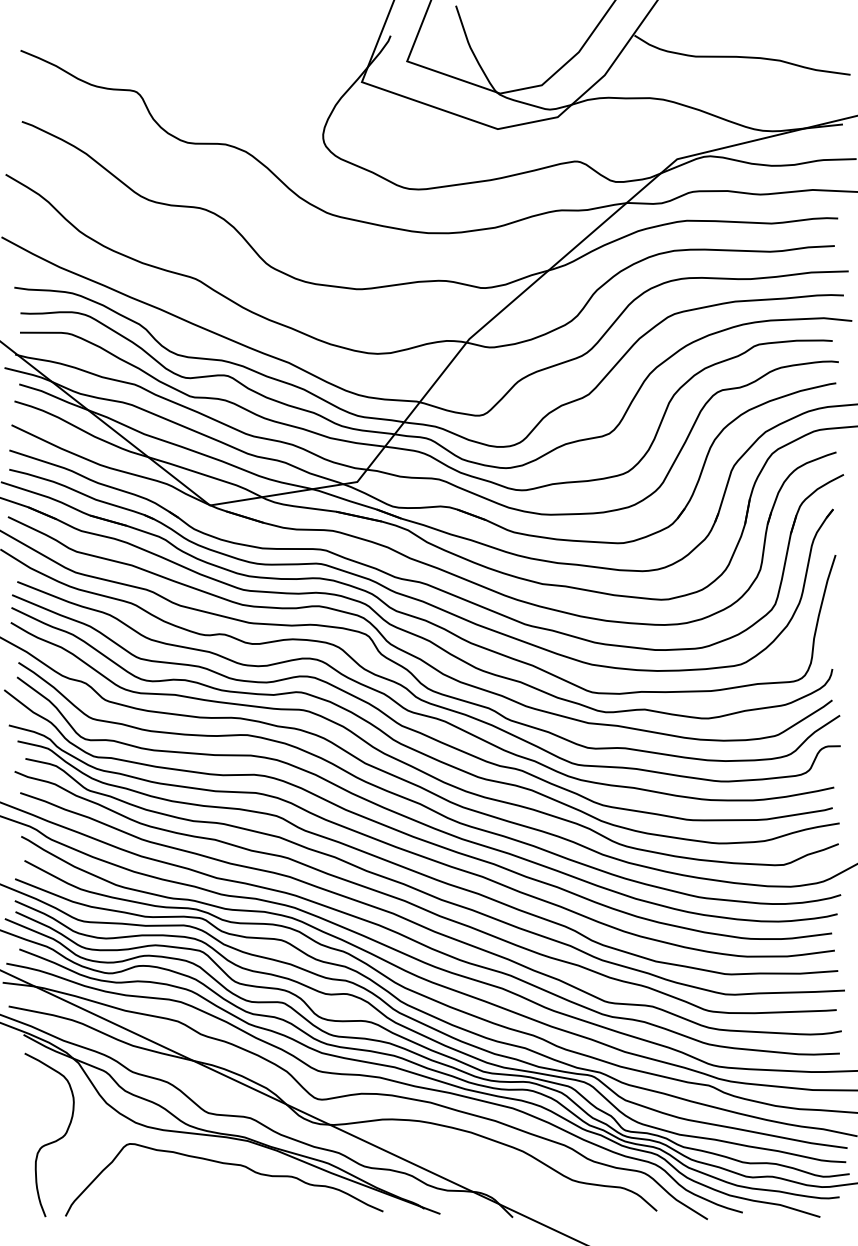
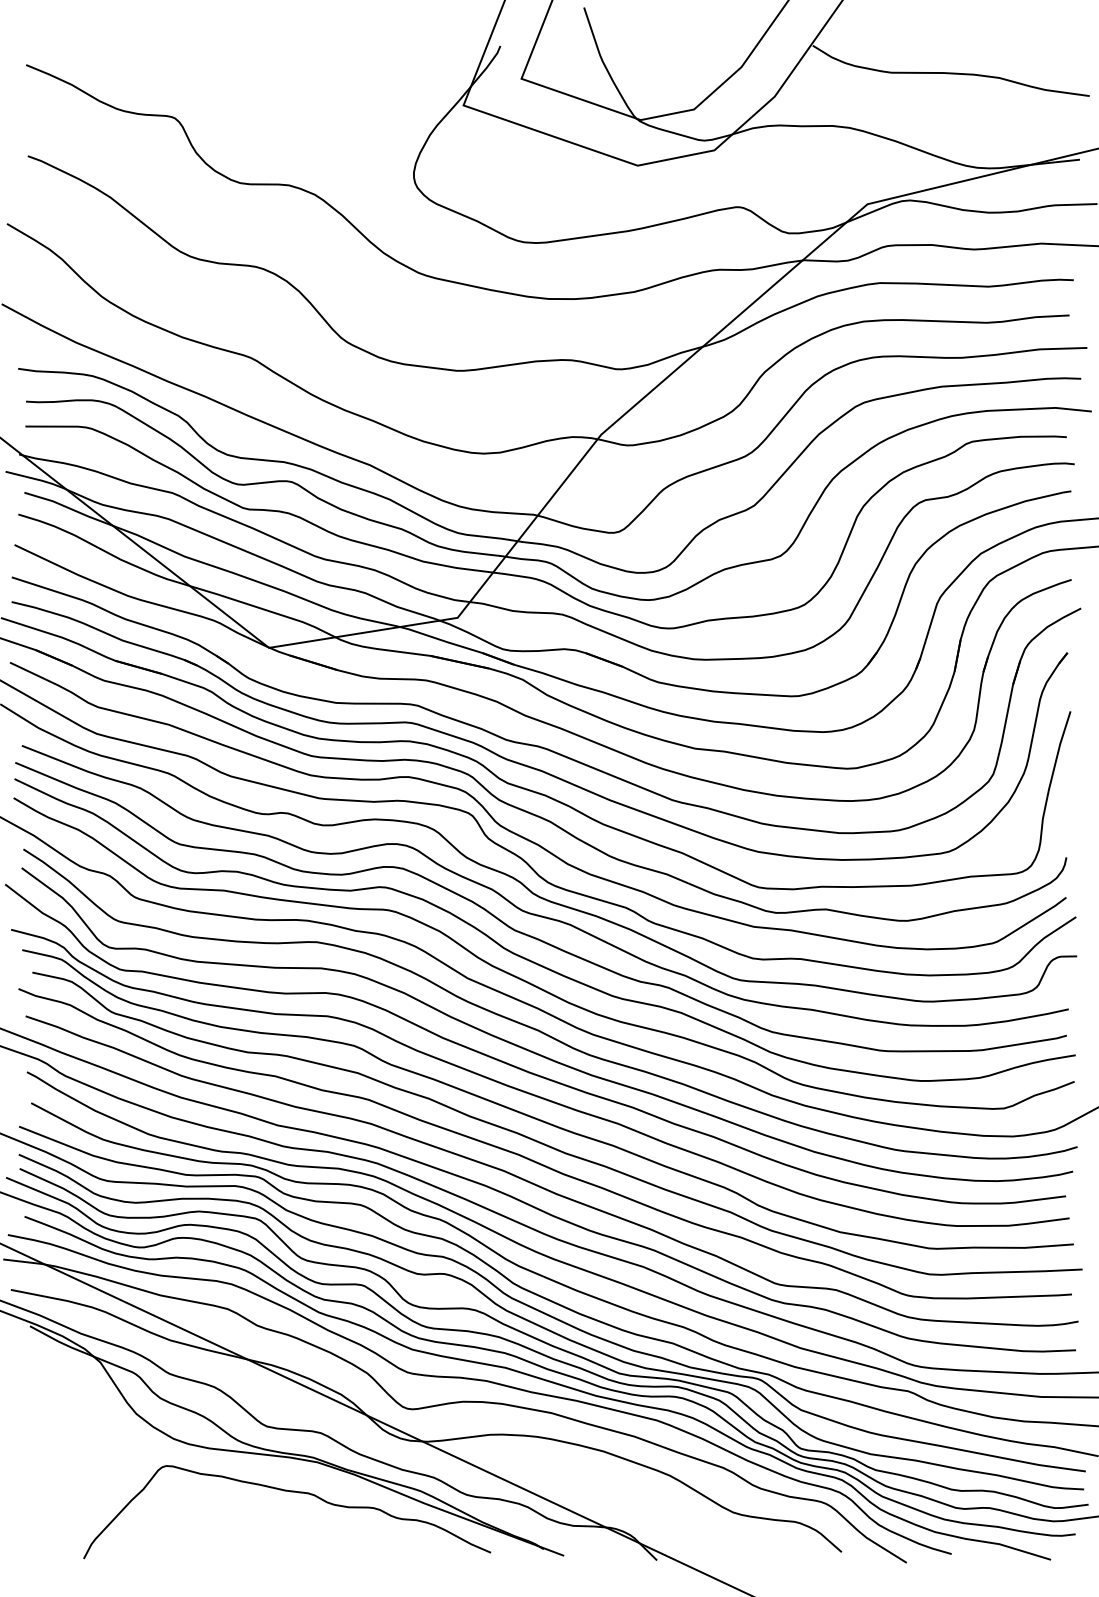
curve: (51, 1141) -> (65, 1463), removed

